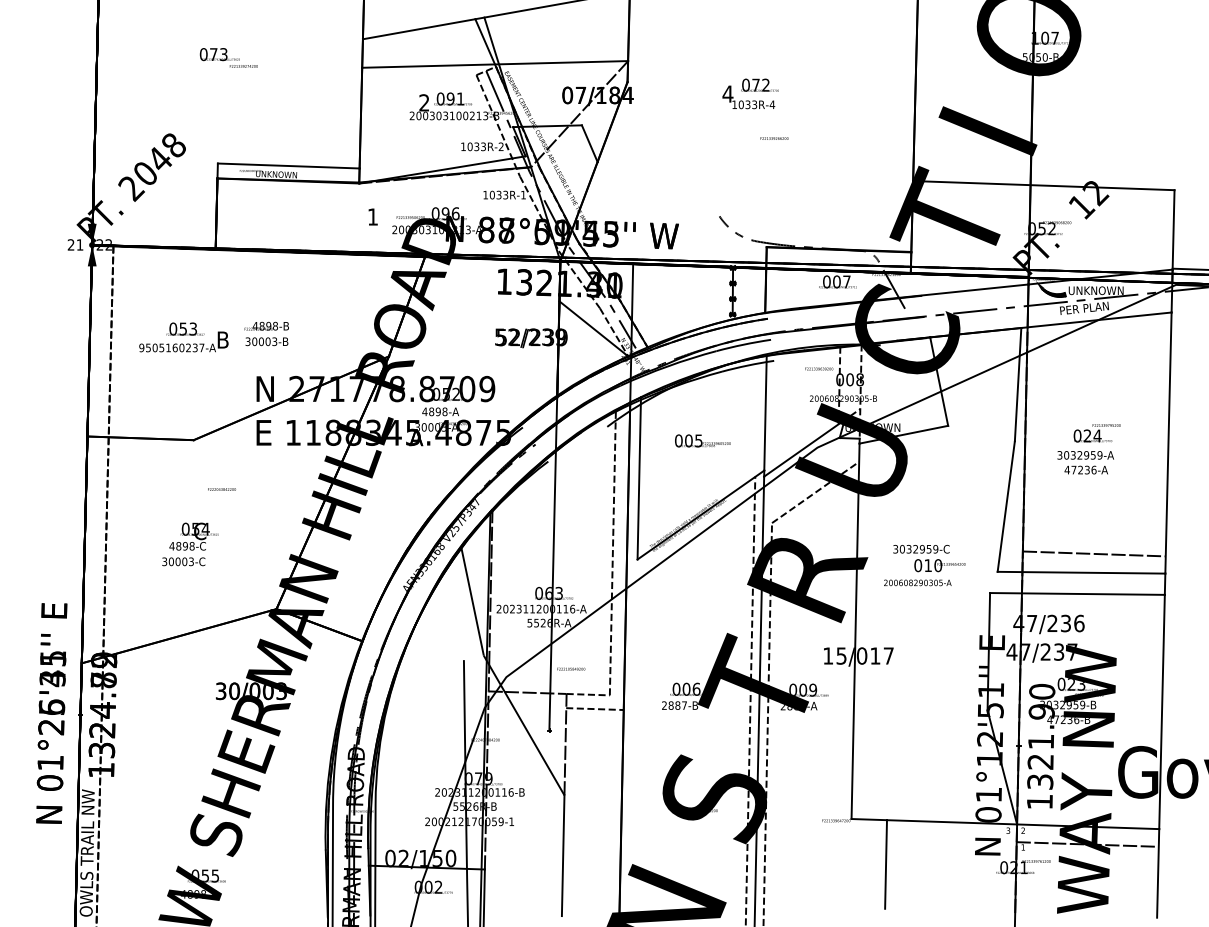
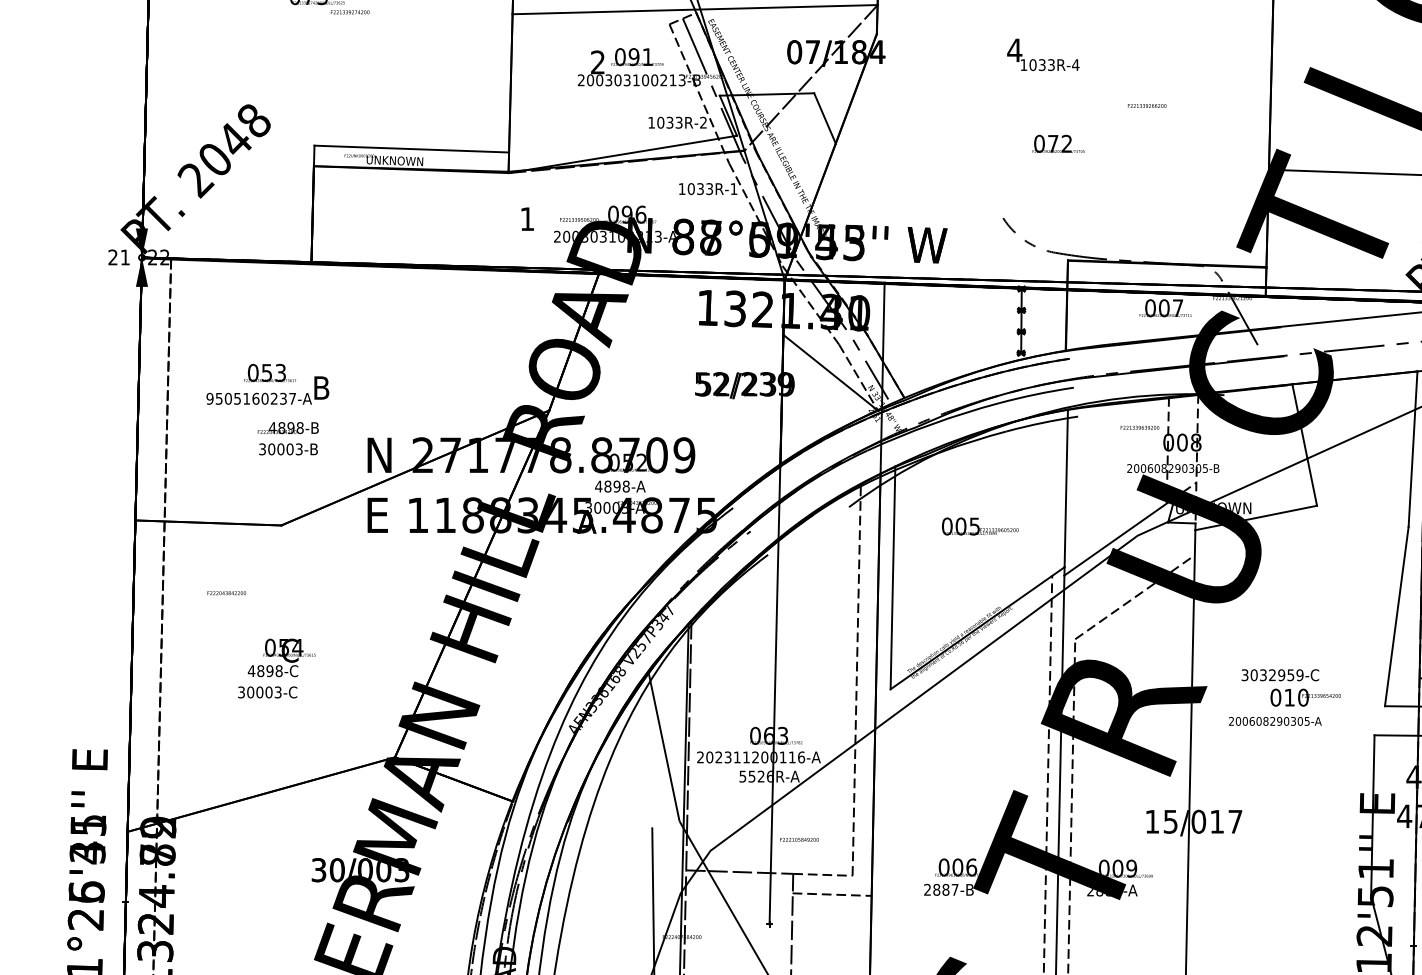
text: (759, 84) -> (1058, 142), moved
text: (774, 138) -> (1147, 105), moved
text: (266, 333) -> (287, 438), moved
text: (221, 489) -> (226, 593), moved

